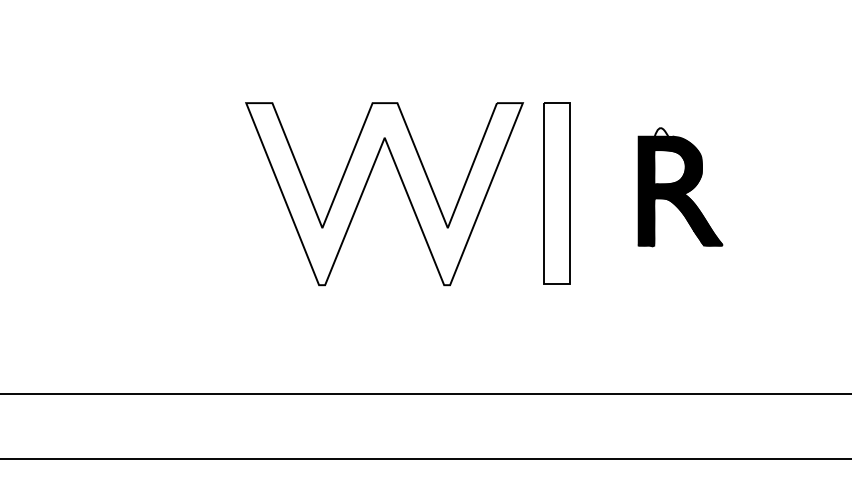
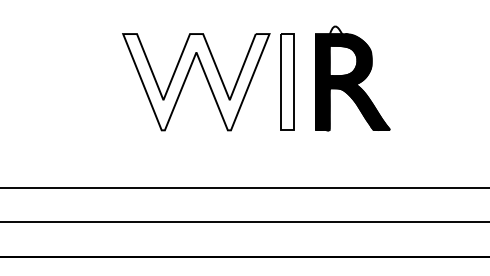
part: (679, 187) -> (352, 78), size x1.67

